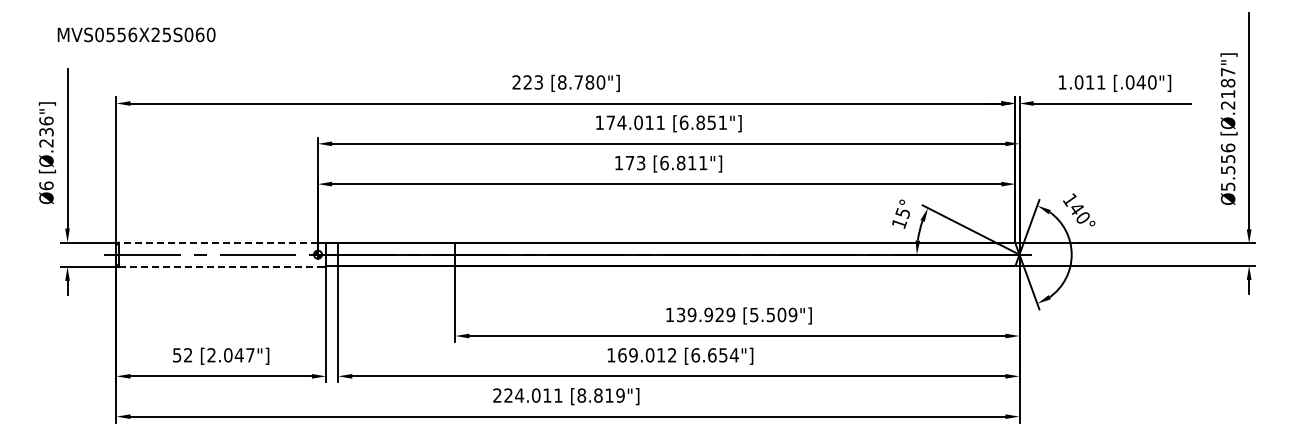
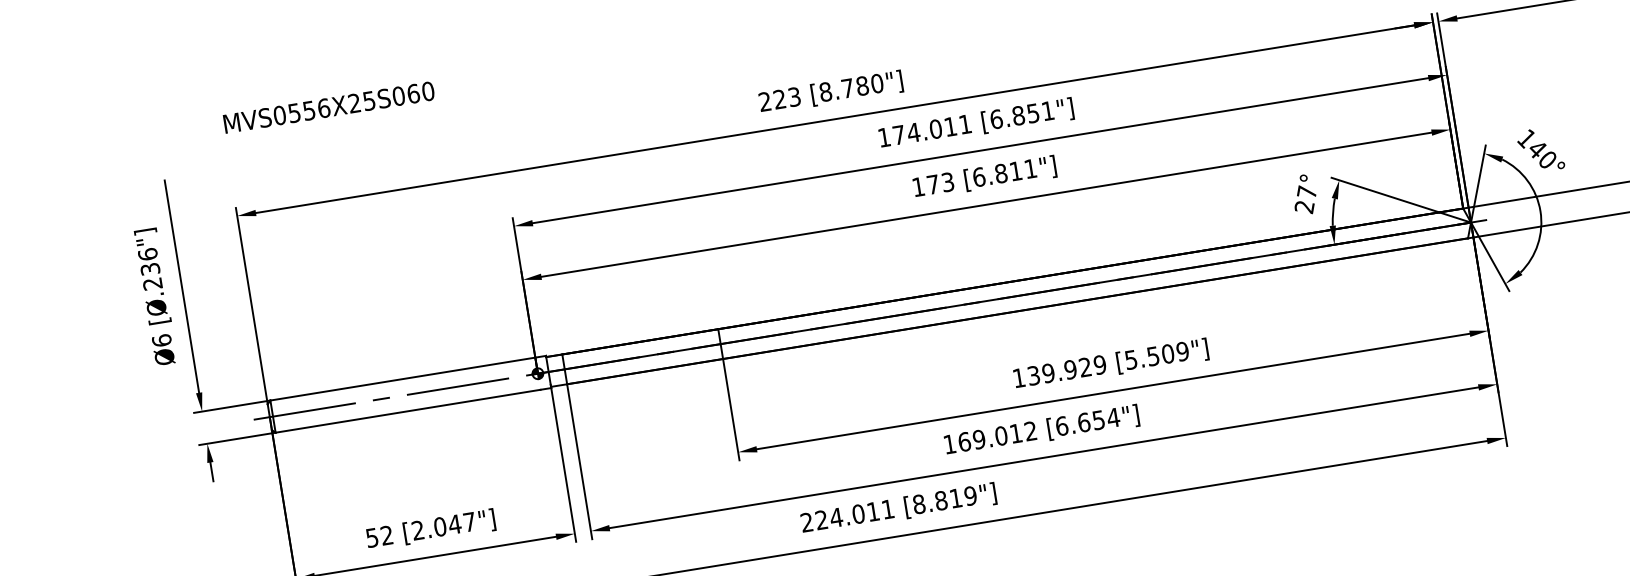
text: (136, 34) -> (328, 106), moved
text: (900, 218) -> (1304, 200), 15° -> 27°
line: (218, 242) -> (402, 378), dashed -> solid
line: (218, 266) -> (408, 410), dashed -> solid

